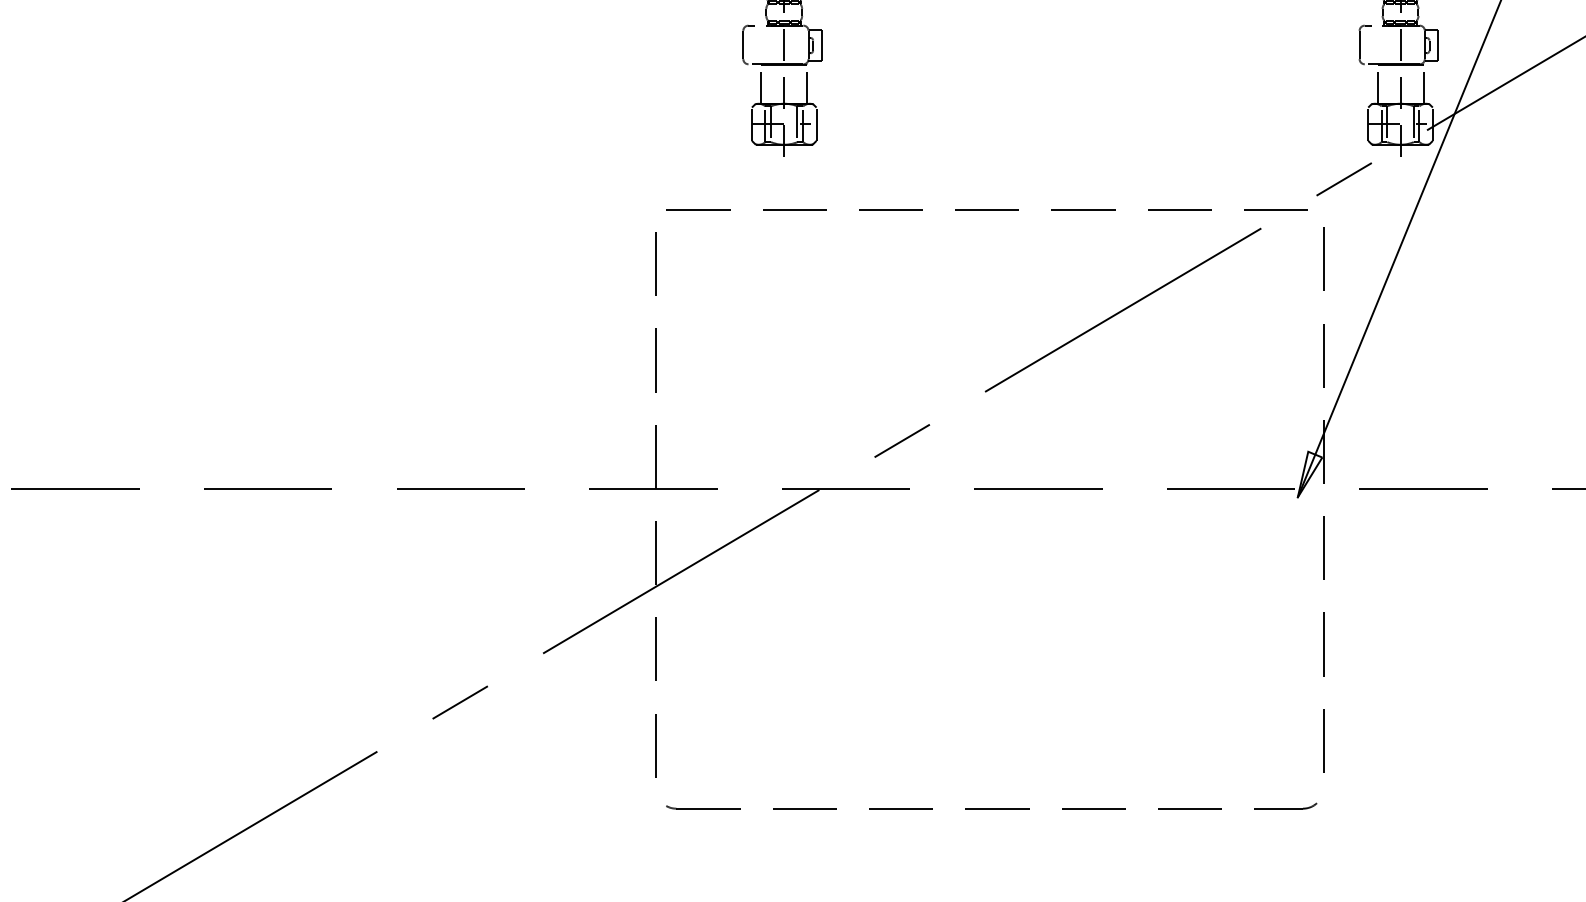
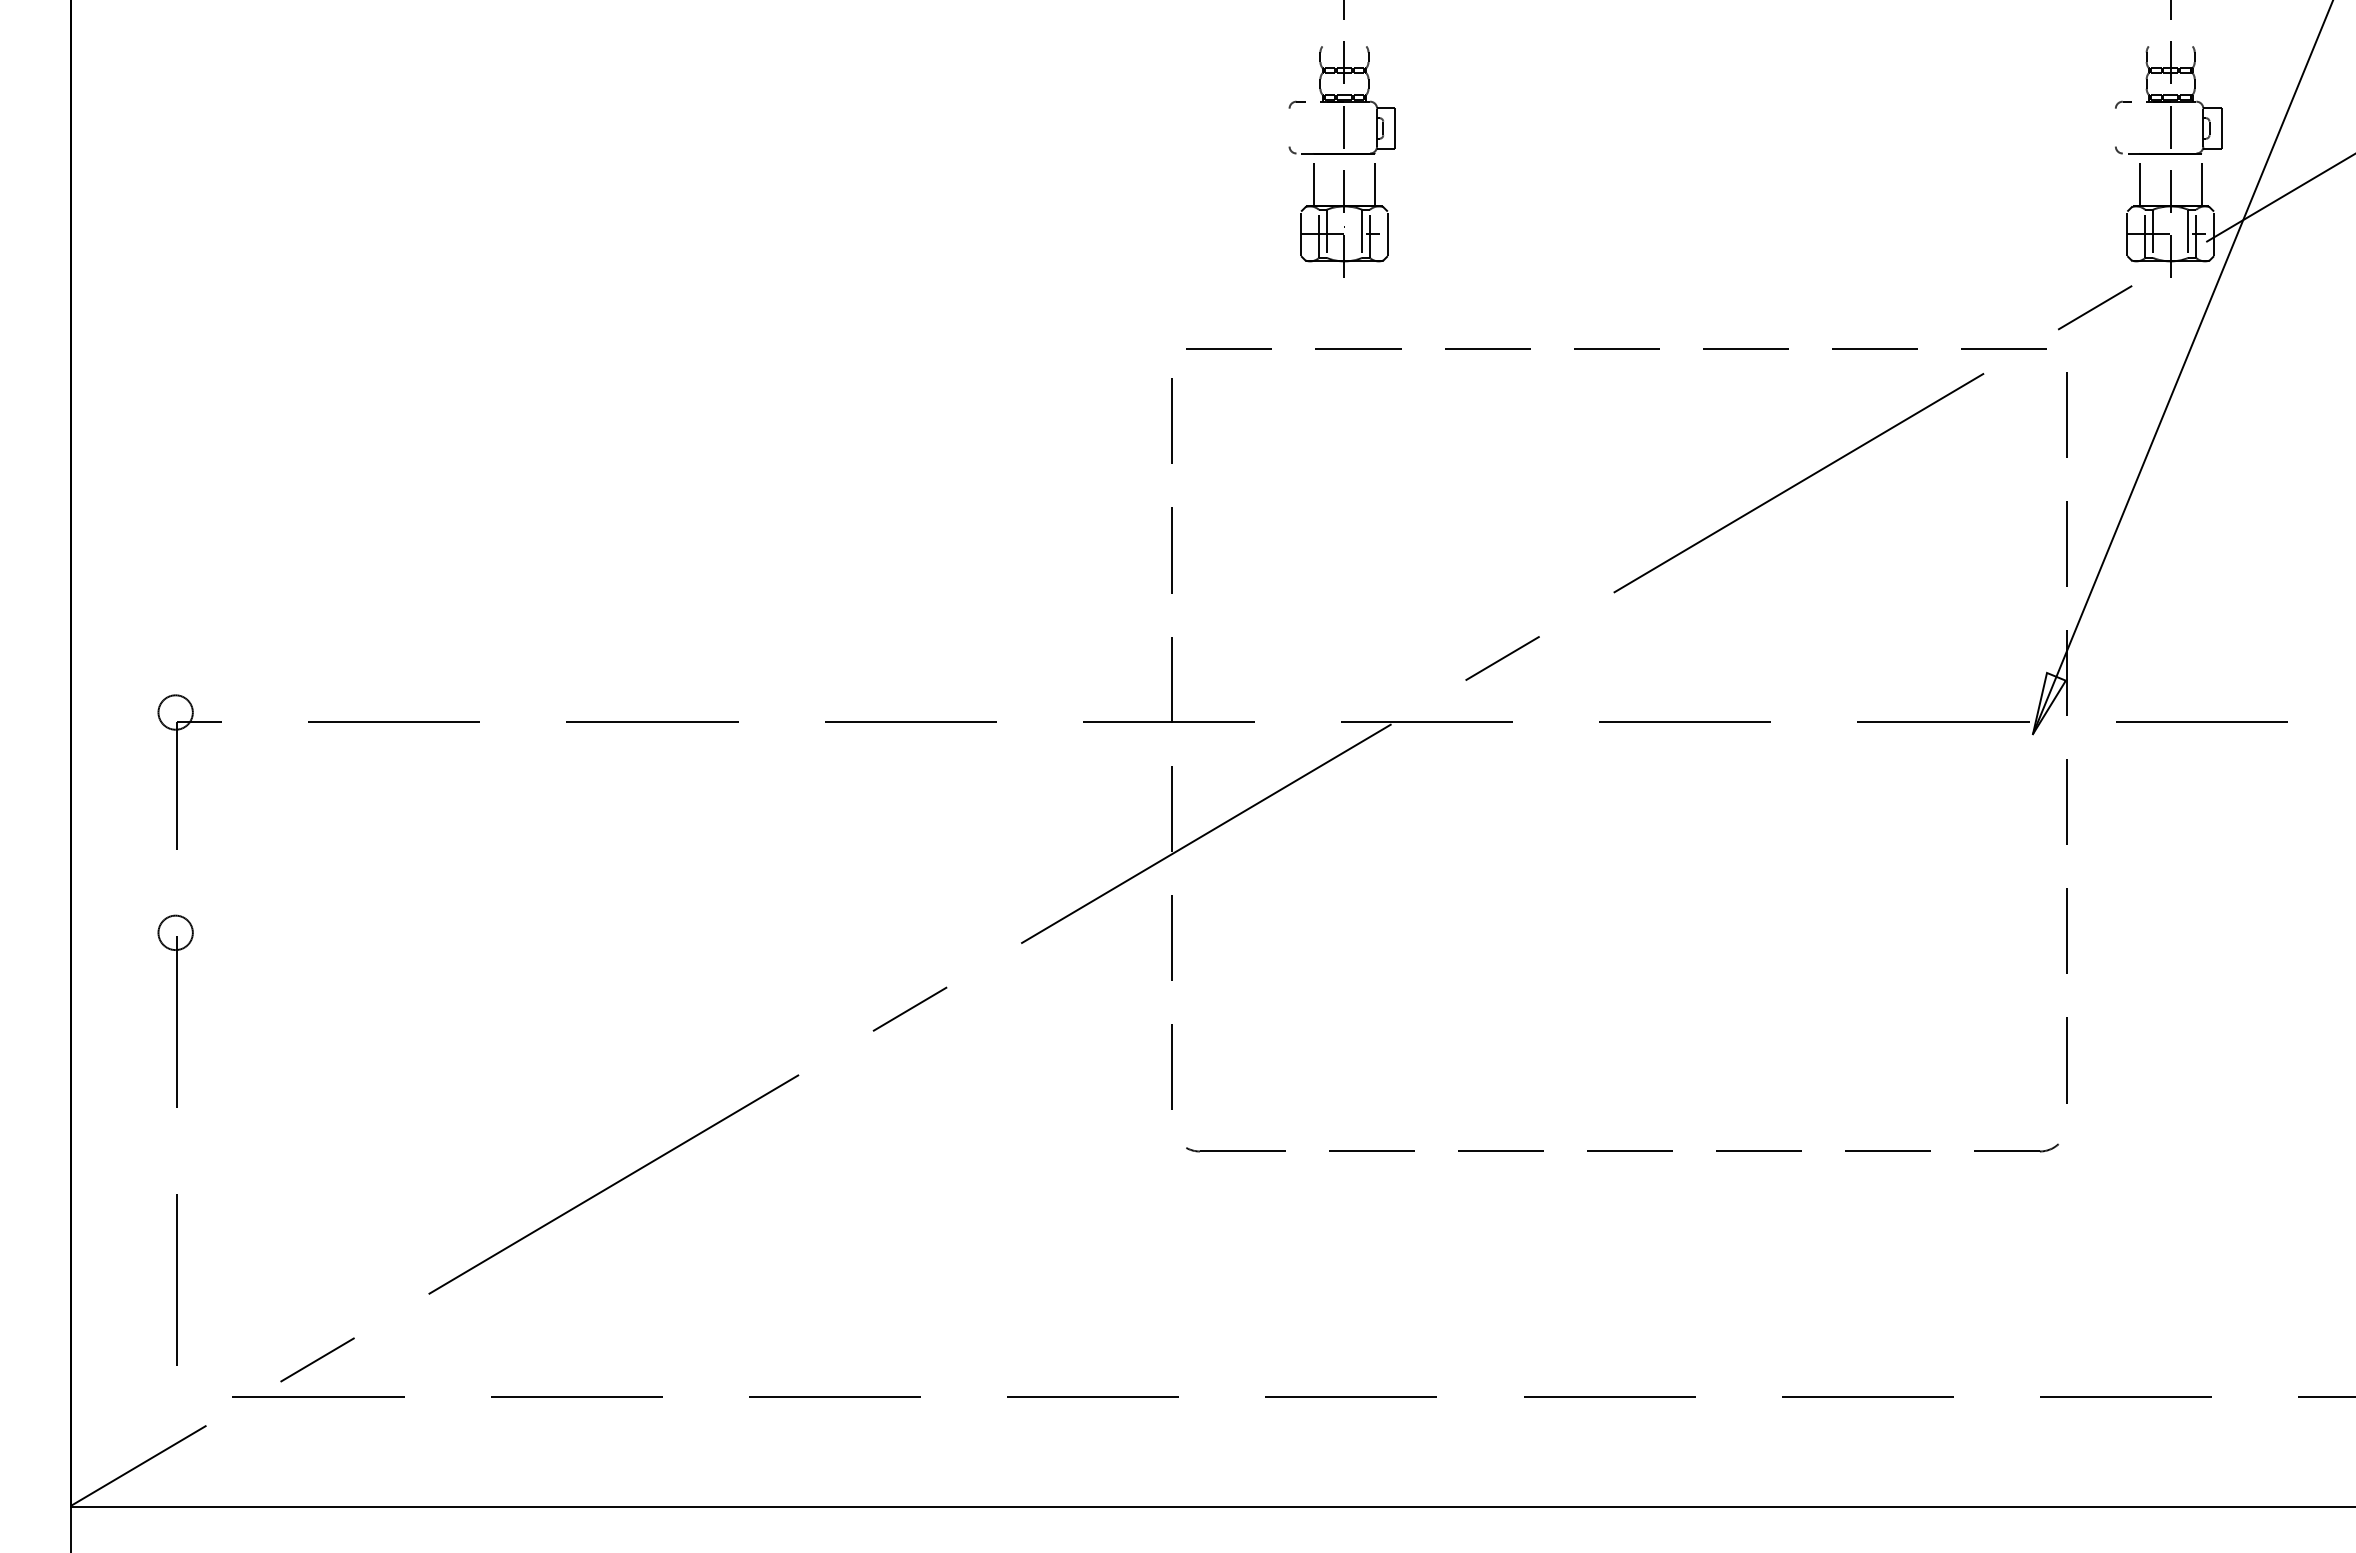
line: (743, 44) -> (1289, 127), removed
line: (1359, 44) -> (2115, 127), removed

